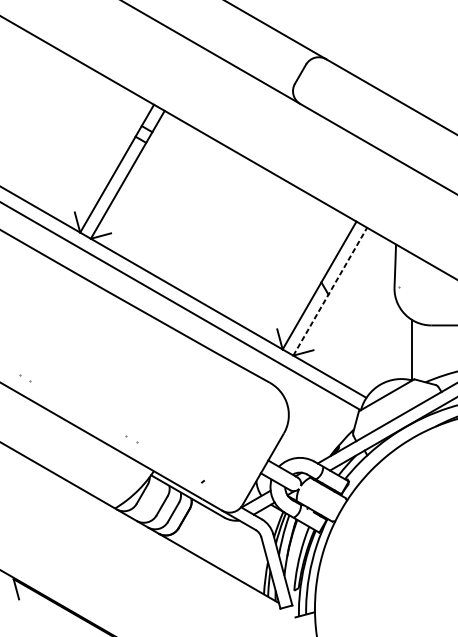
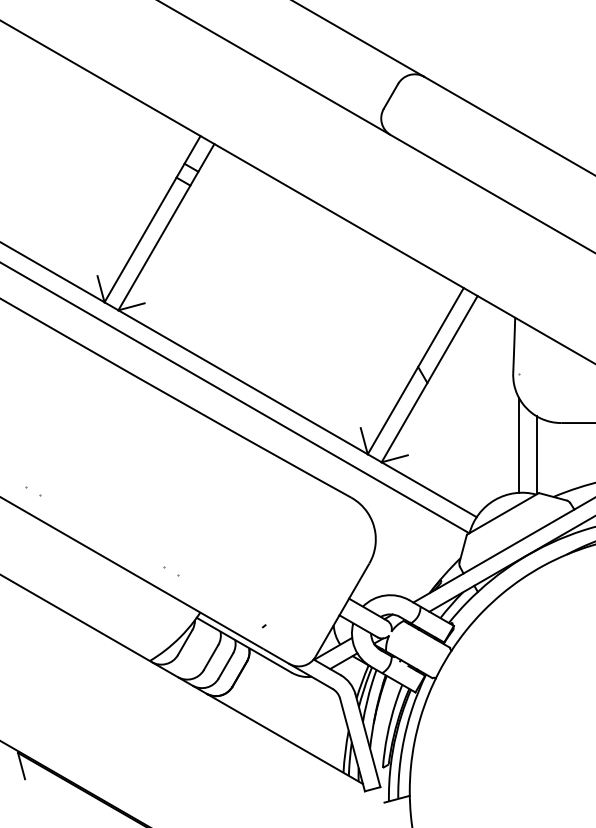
line: (330, 291) -> (429, 379), dashed -> solid
line: (398, 341) -> (518, 444), added

